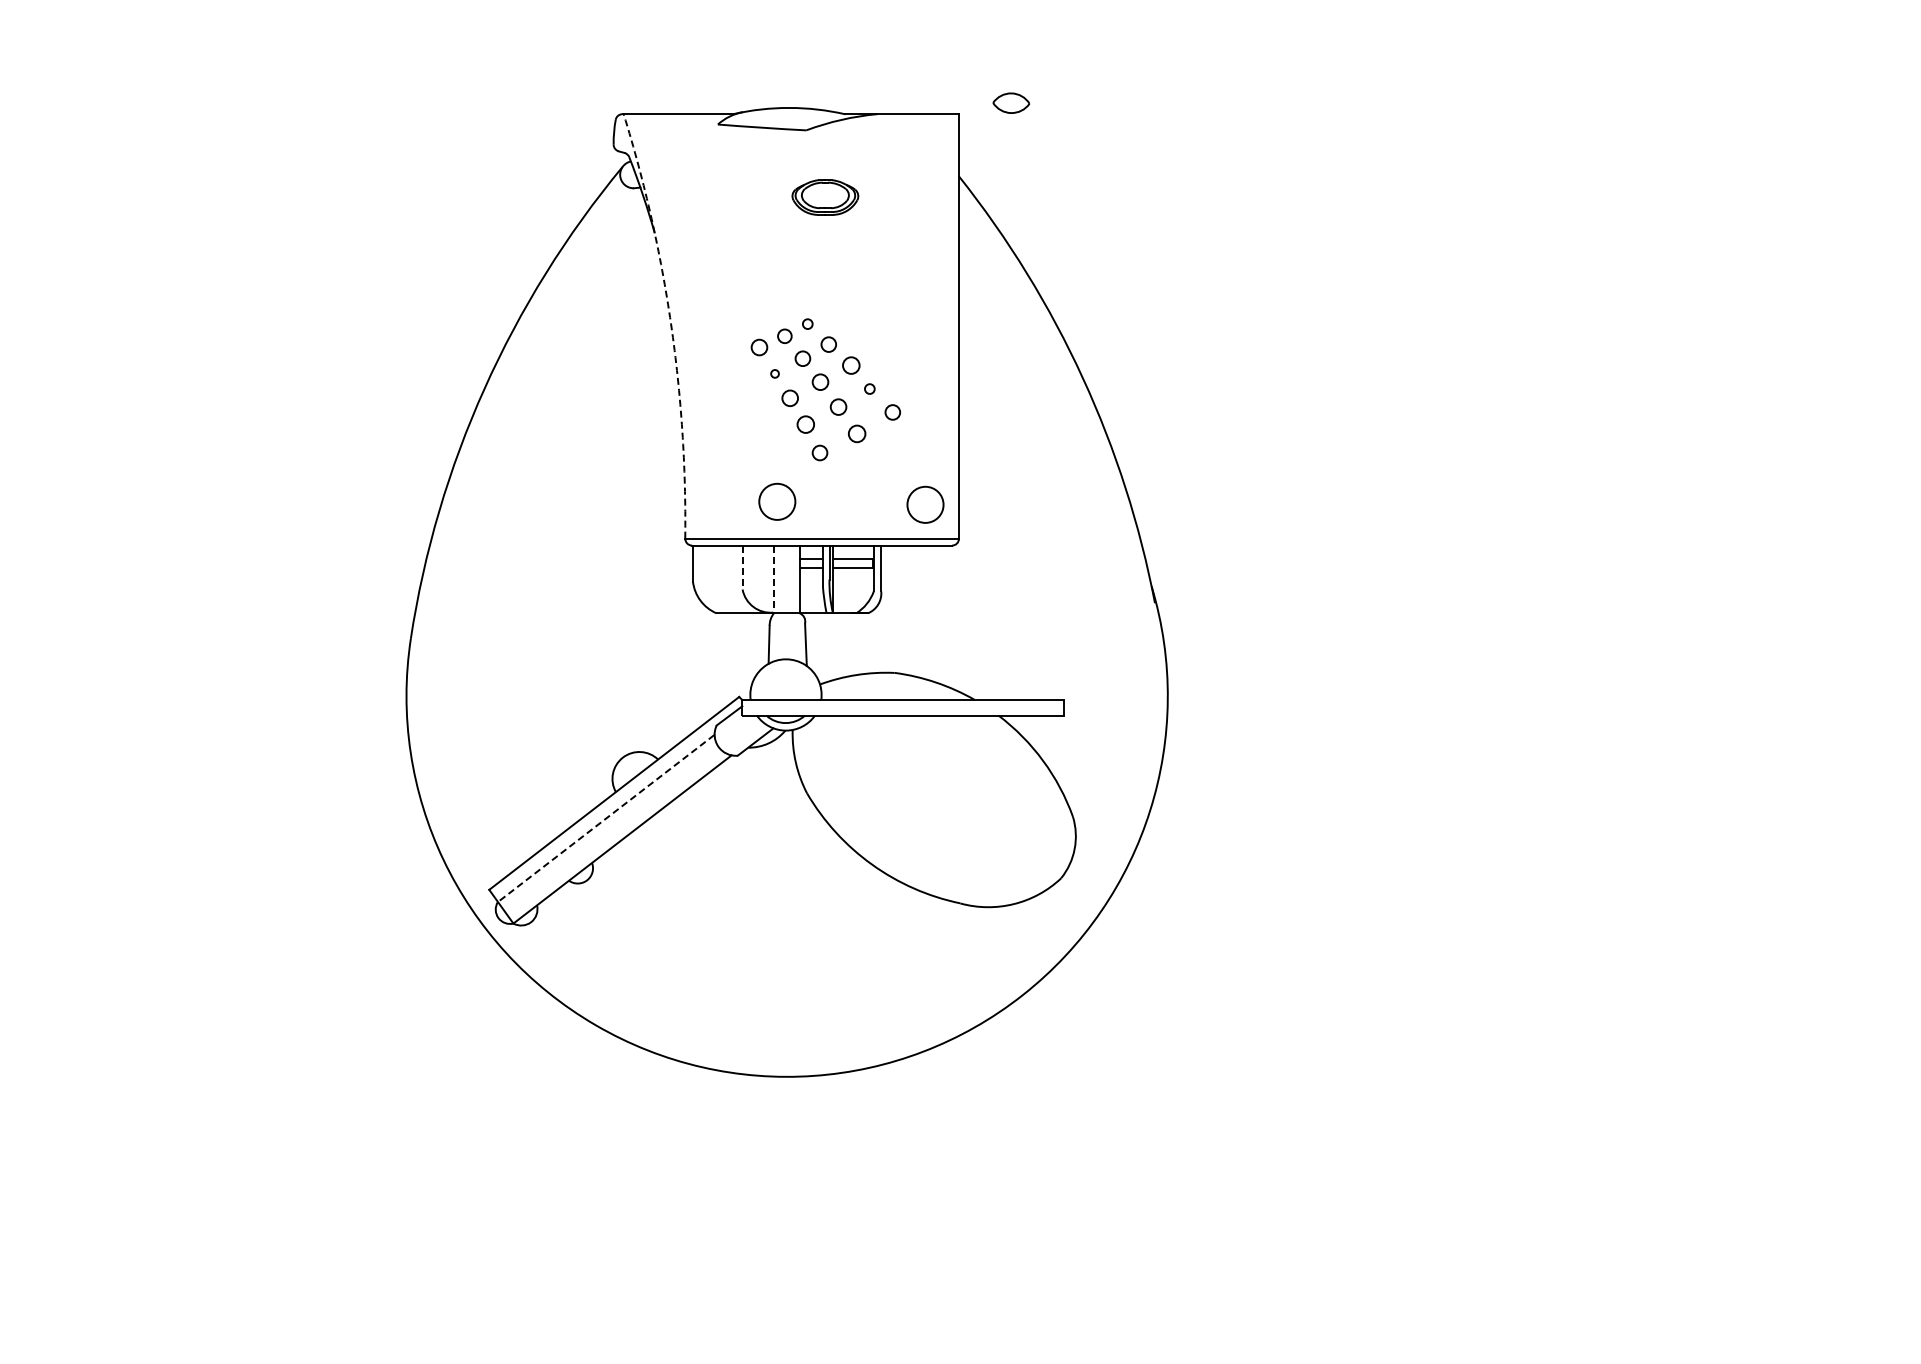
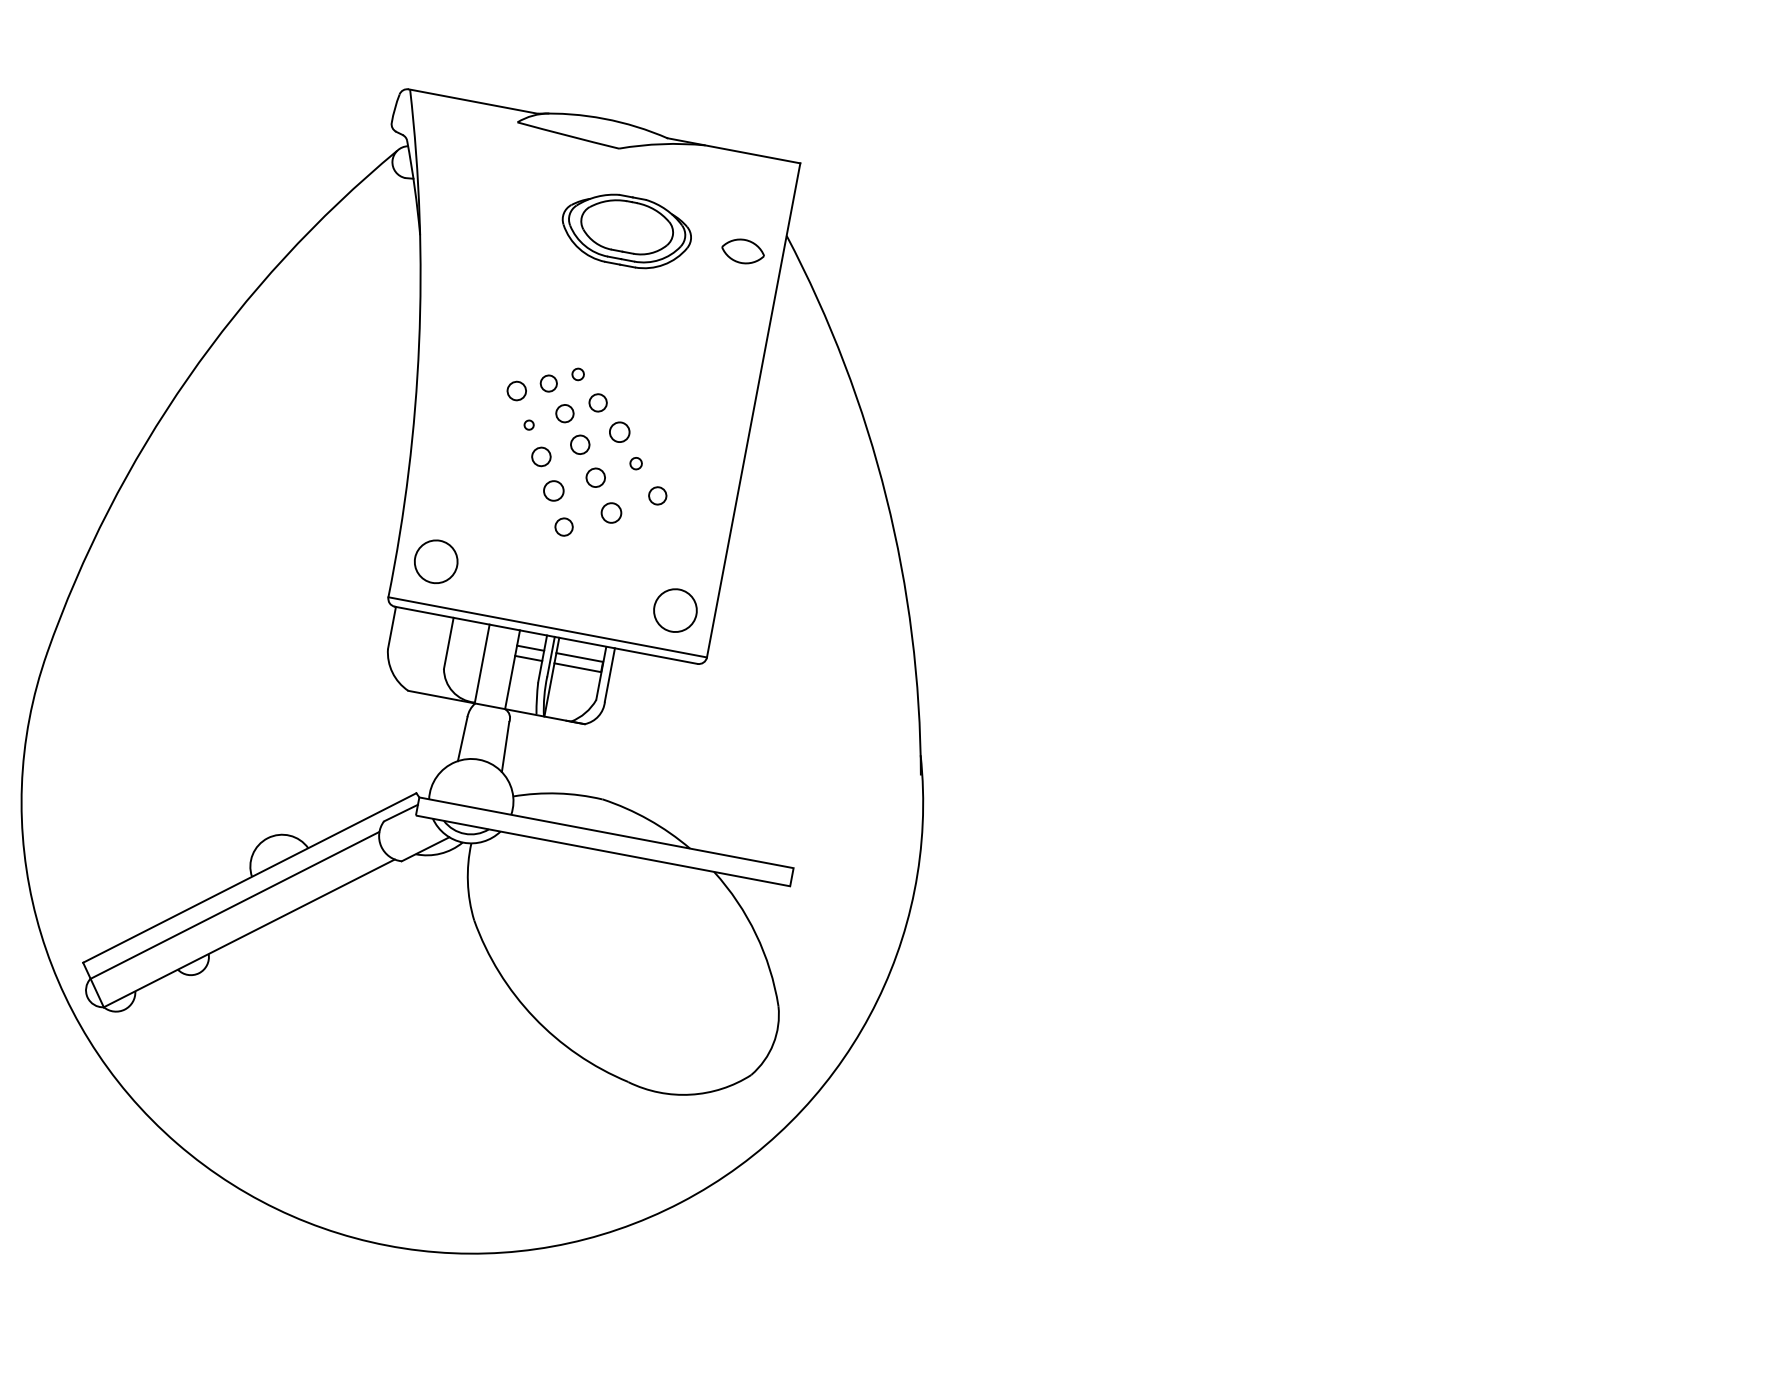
part: (1010, 102) -> (742, 250), moved
part: (825, 197) -> (626, 230), size x1.67
arc: (671, 324) -> (419, 344), dashed -> solid
circle: (777, 501) -> (436, 561), moved
line: (742, 567) -> (448, 643), dashed -> solid
line: (773, 579) -> (482, 664), dashed -> solid
line: (606, 818) -> (235, 905), dashed -> solid

